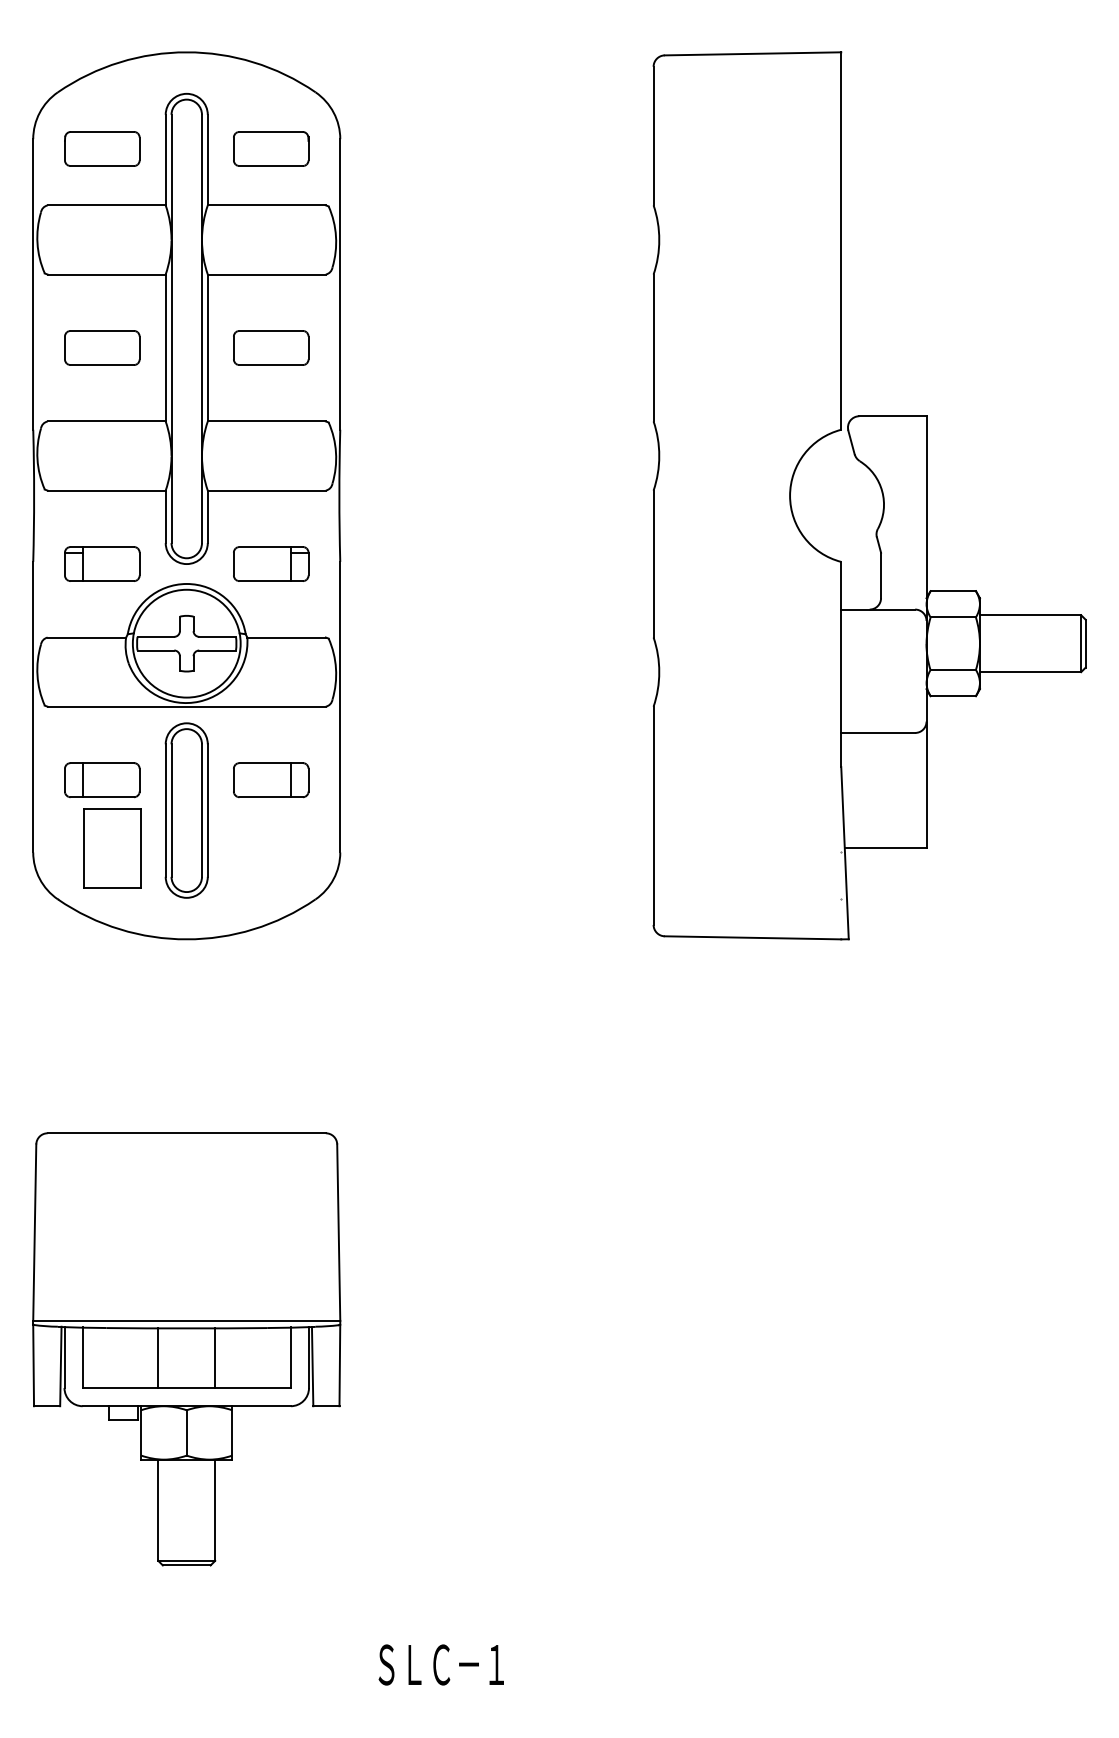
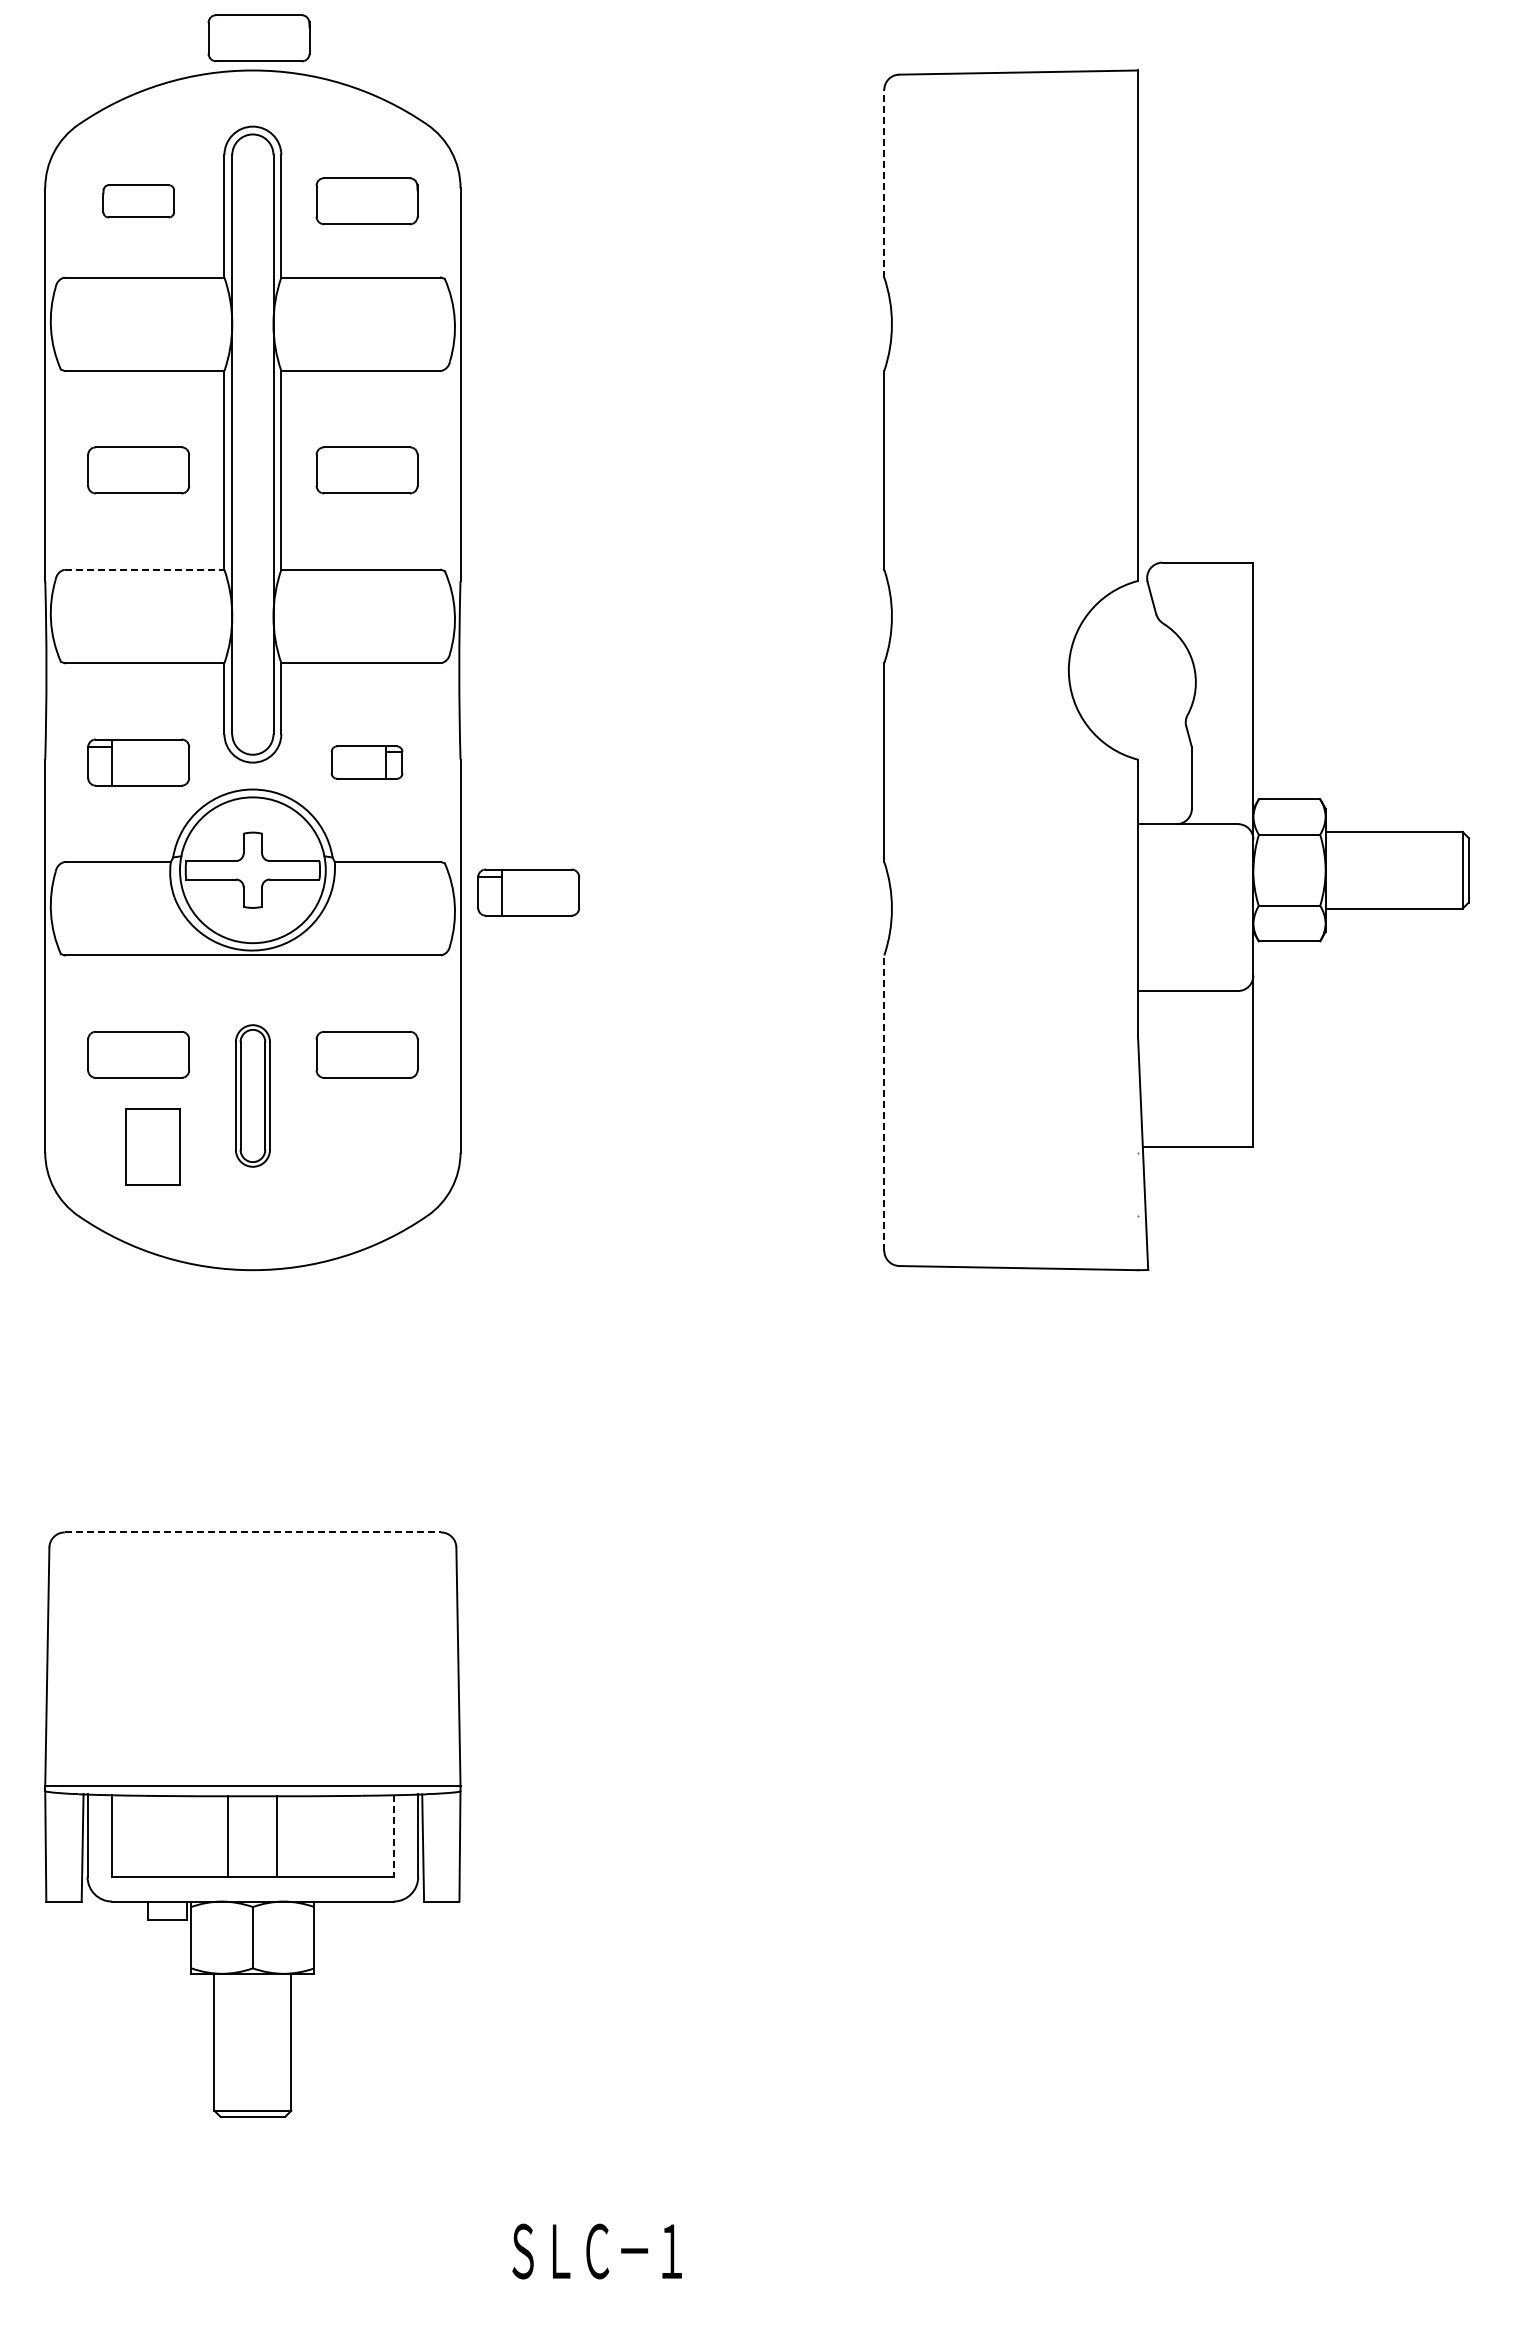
part: (190, 28) -> (258, 38), added
line: (653, 135) -> (884, 183), solid -> dashed
part: (102, 149) -> (138, 201), size x0.7
line: (106, 421) -> (144, 569), solid -> dashed
part: (270, 563) -> (366, 762), size x0.7
part: (390, 660) -> (528, 892), added
line: (82, 779) -> (112, 1054), removed
line: (290, 779) -> (393, 1054), removed
part: (186, 810) -> (252, 1095), size x0.6
line: (653, 816) -> (884, 1103), solid -> dashed
part: (112, 847) -> (152, 1146), size x0.7
line: (187, 1133) -> (253, 1532), solid -> dashed
line: (158, 1358) -> (277, 1836), moved
line: (215, 1358) -> (228, 1836), moved
line: (290, 1358) -> (393, 1836), solid -> dashed

